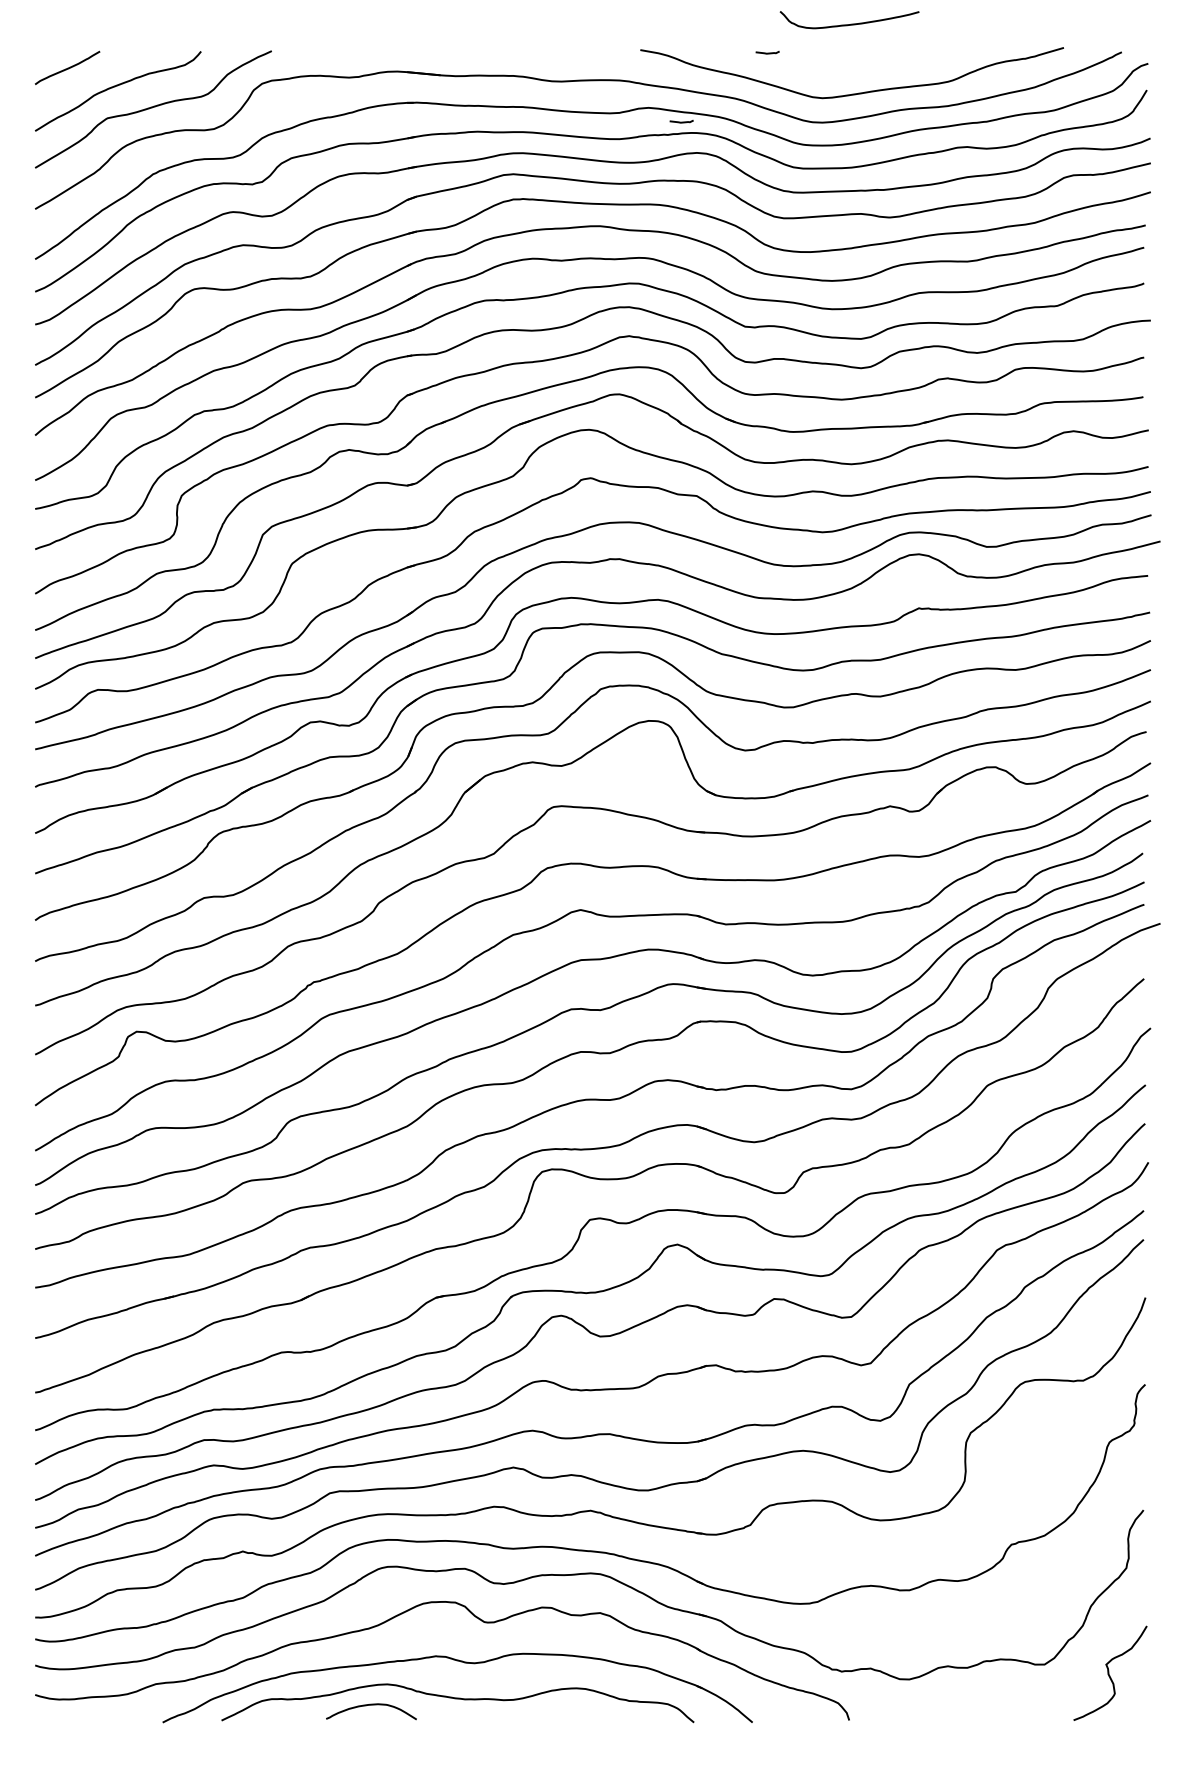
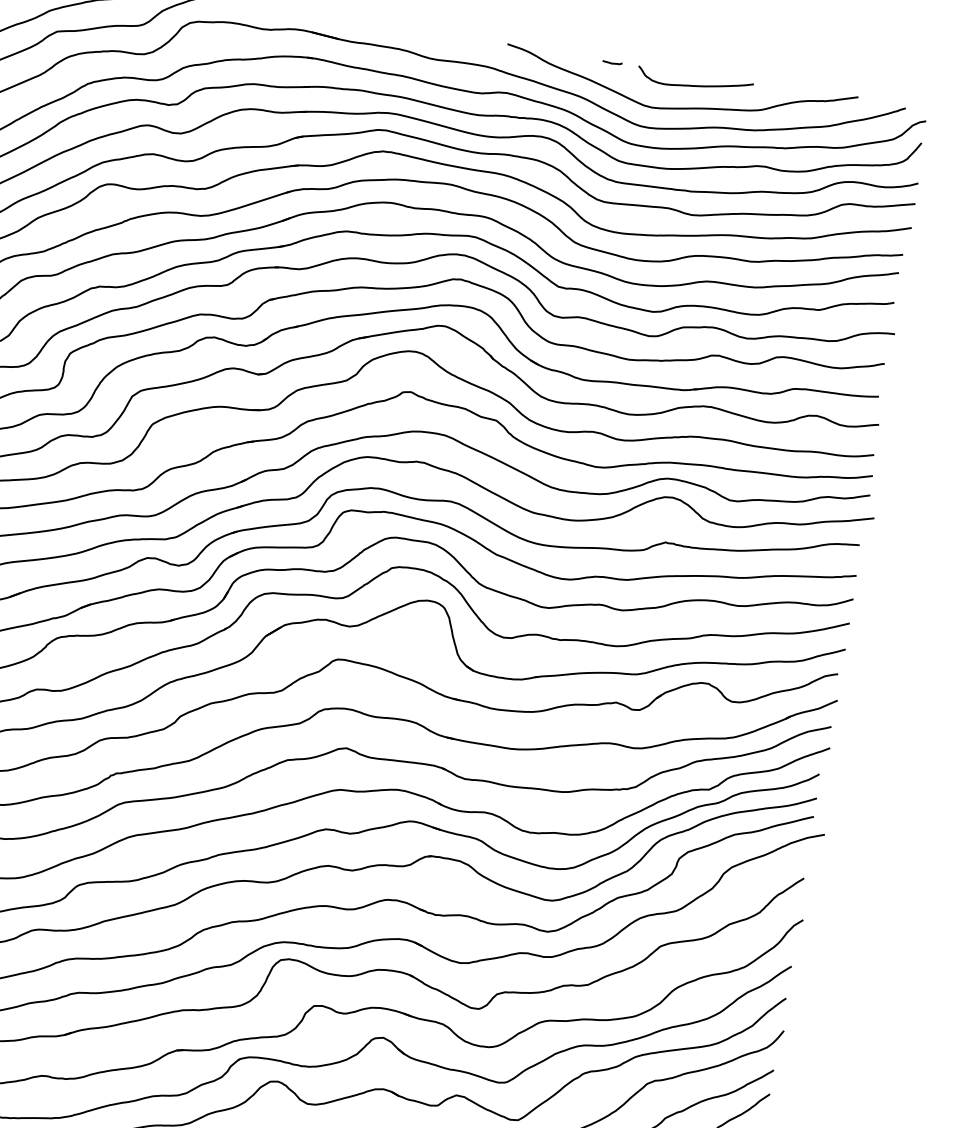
curve: (851, 23) -> (696, 85), moved
line: (681, 121) -> (532, 108), removed

